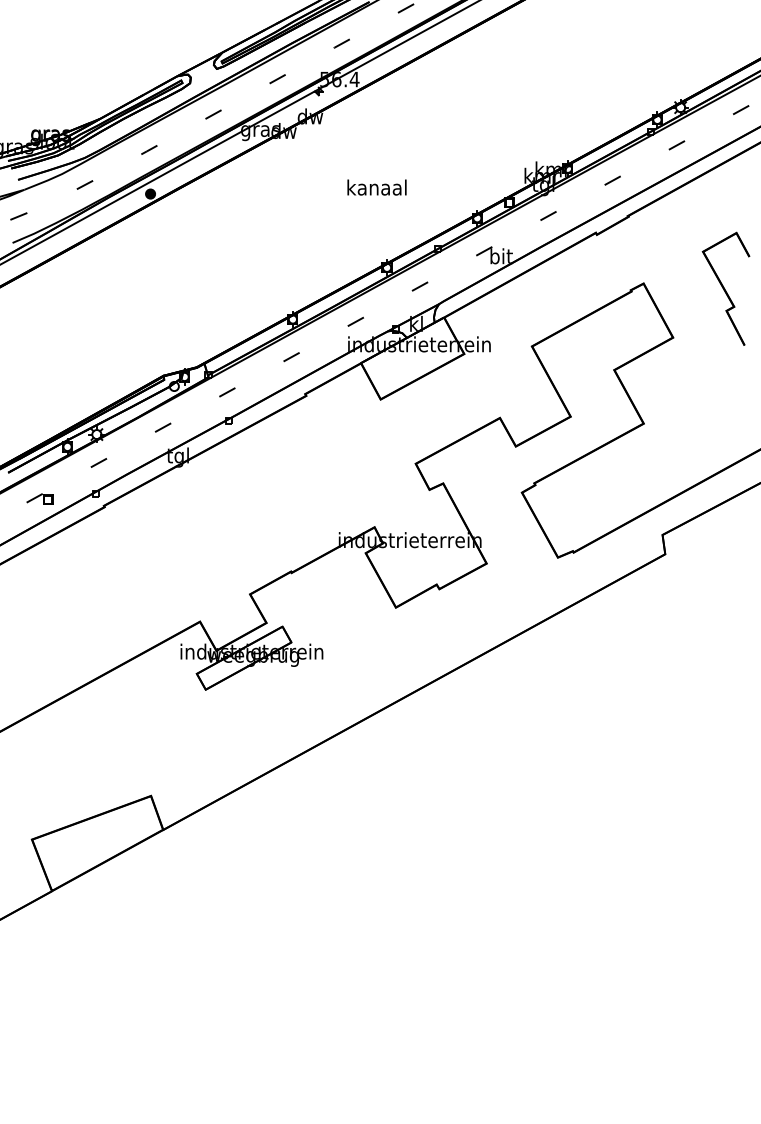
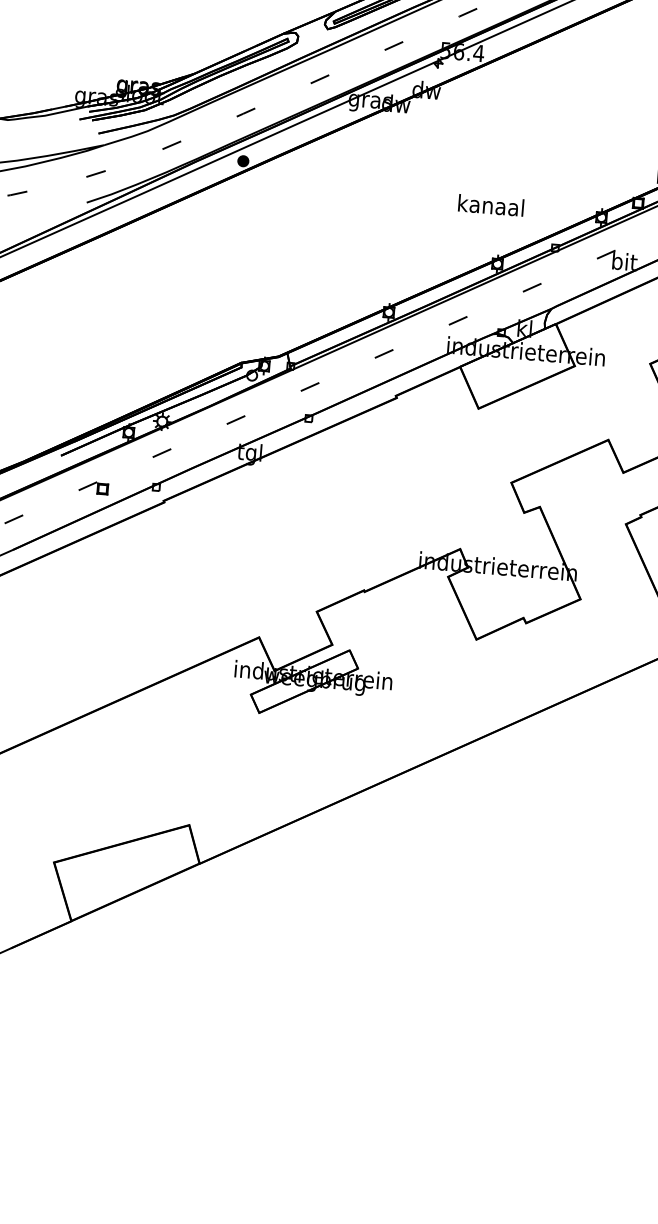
text: (376, 187) -> (490, 205), moved

